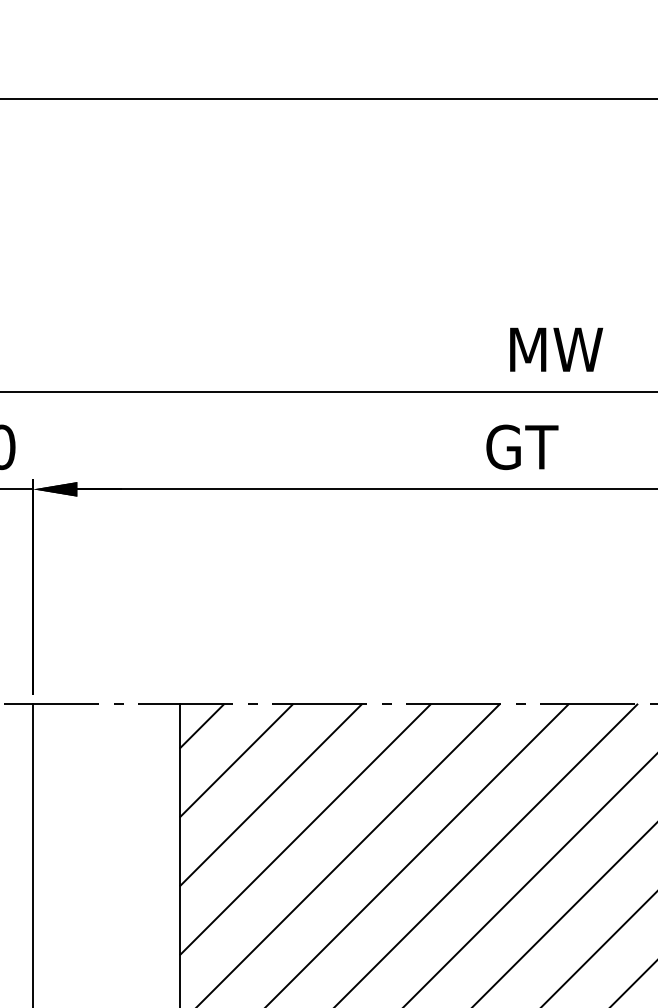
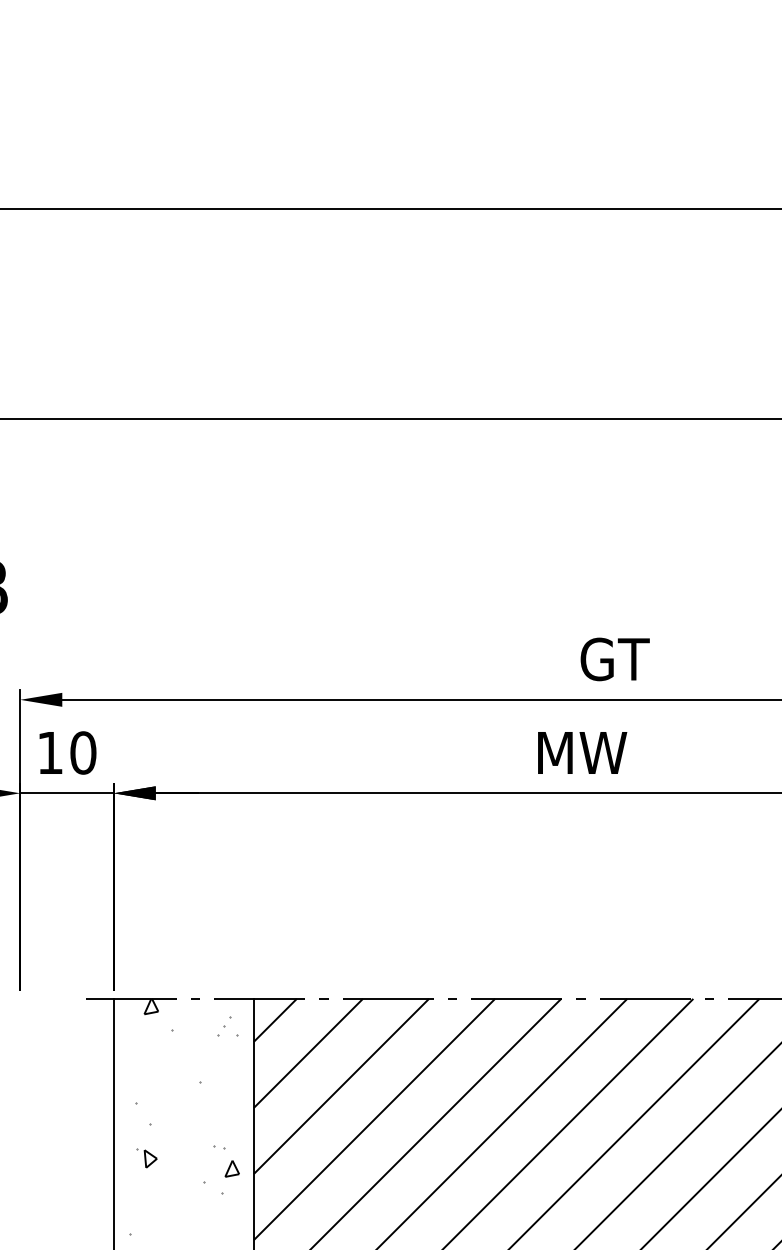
text: (555, 349) -> (614, 659), MW -> GT
text: (522, 446) -> (582, 752), GT -> MW
hatch: (98, 828) -> (176, 1118), added

